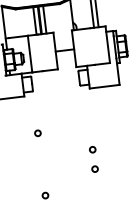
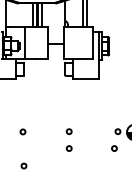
circle: (37, 132) -> (22, 131), moved

